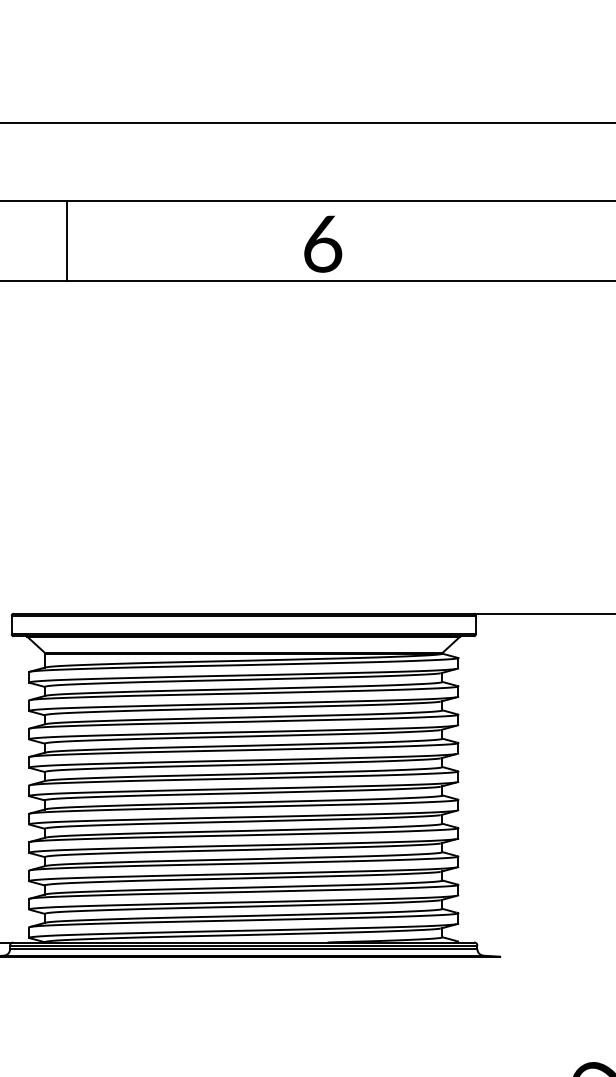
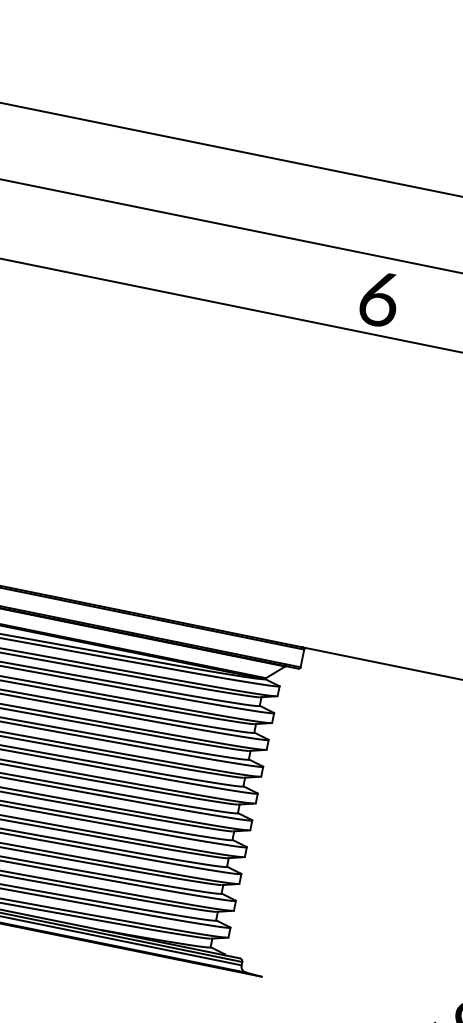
text: (323, 243) -> (380, 298), moved

